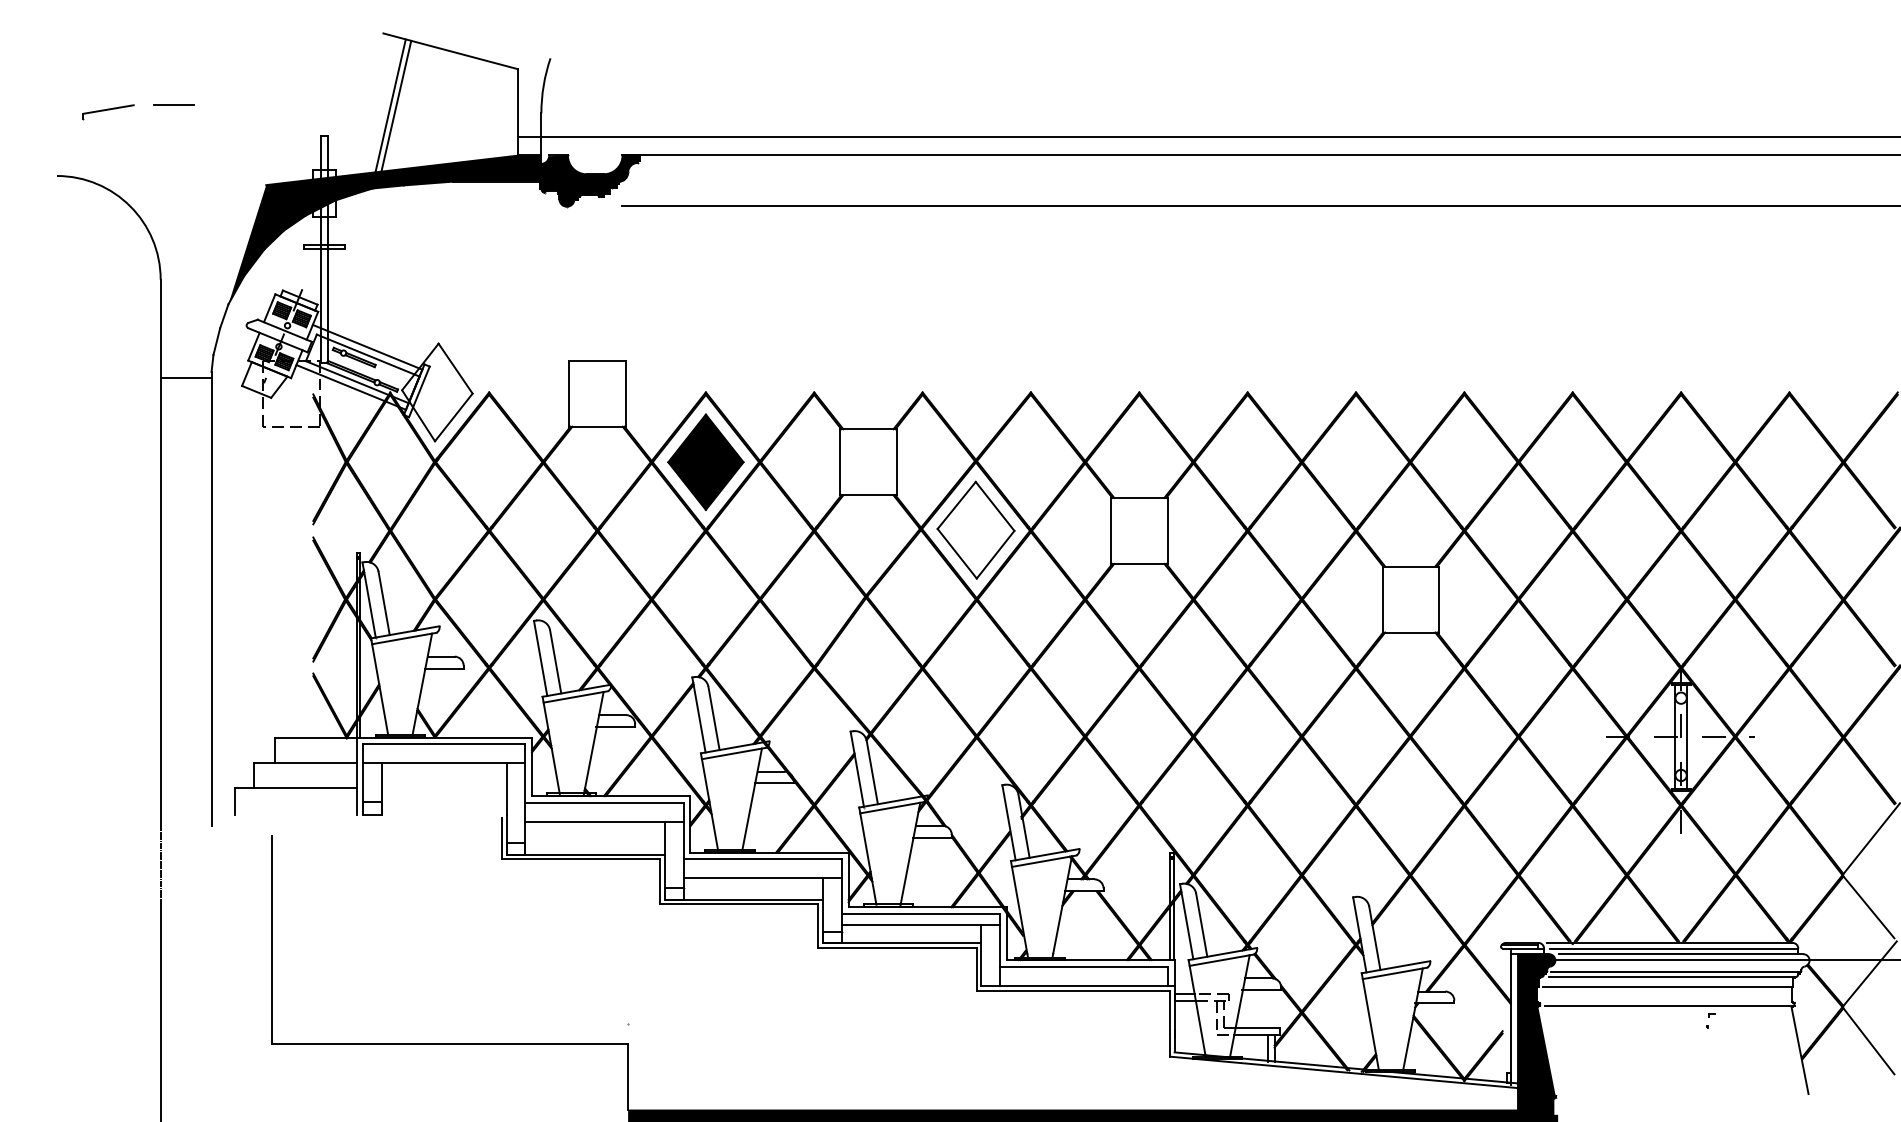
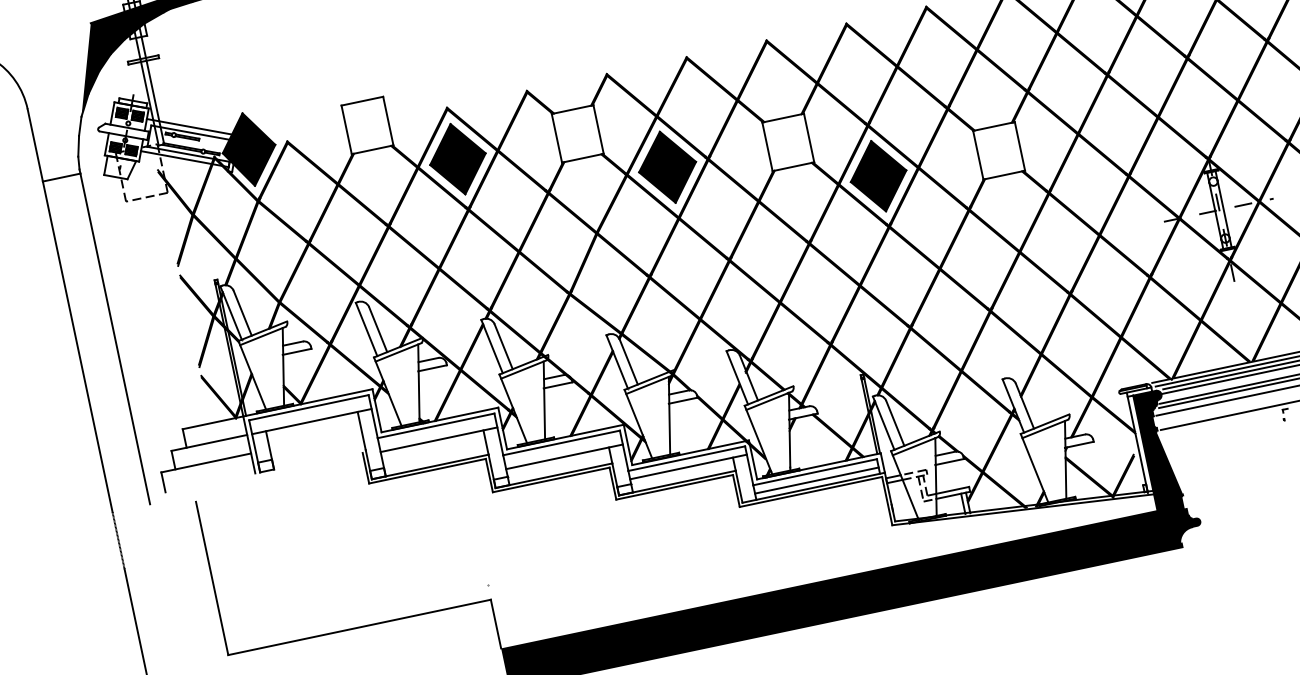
fill: (437, 392) -> (249, 149), added
fill: (975, 529) -> (667, 166), added
part: (1247, 599) -> (878, 176), added
line: (1084, 977) -> (817, 480), added

